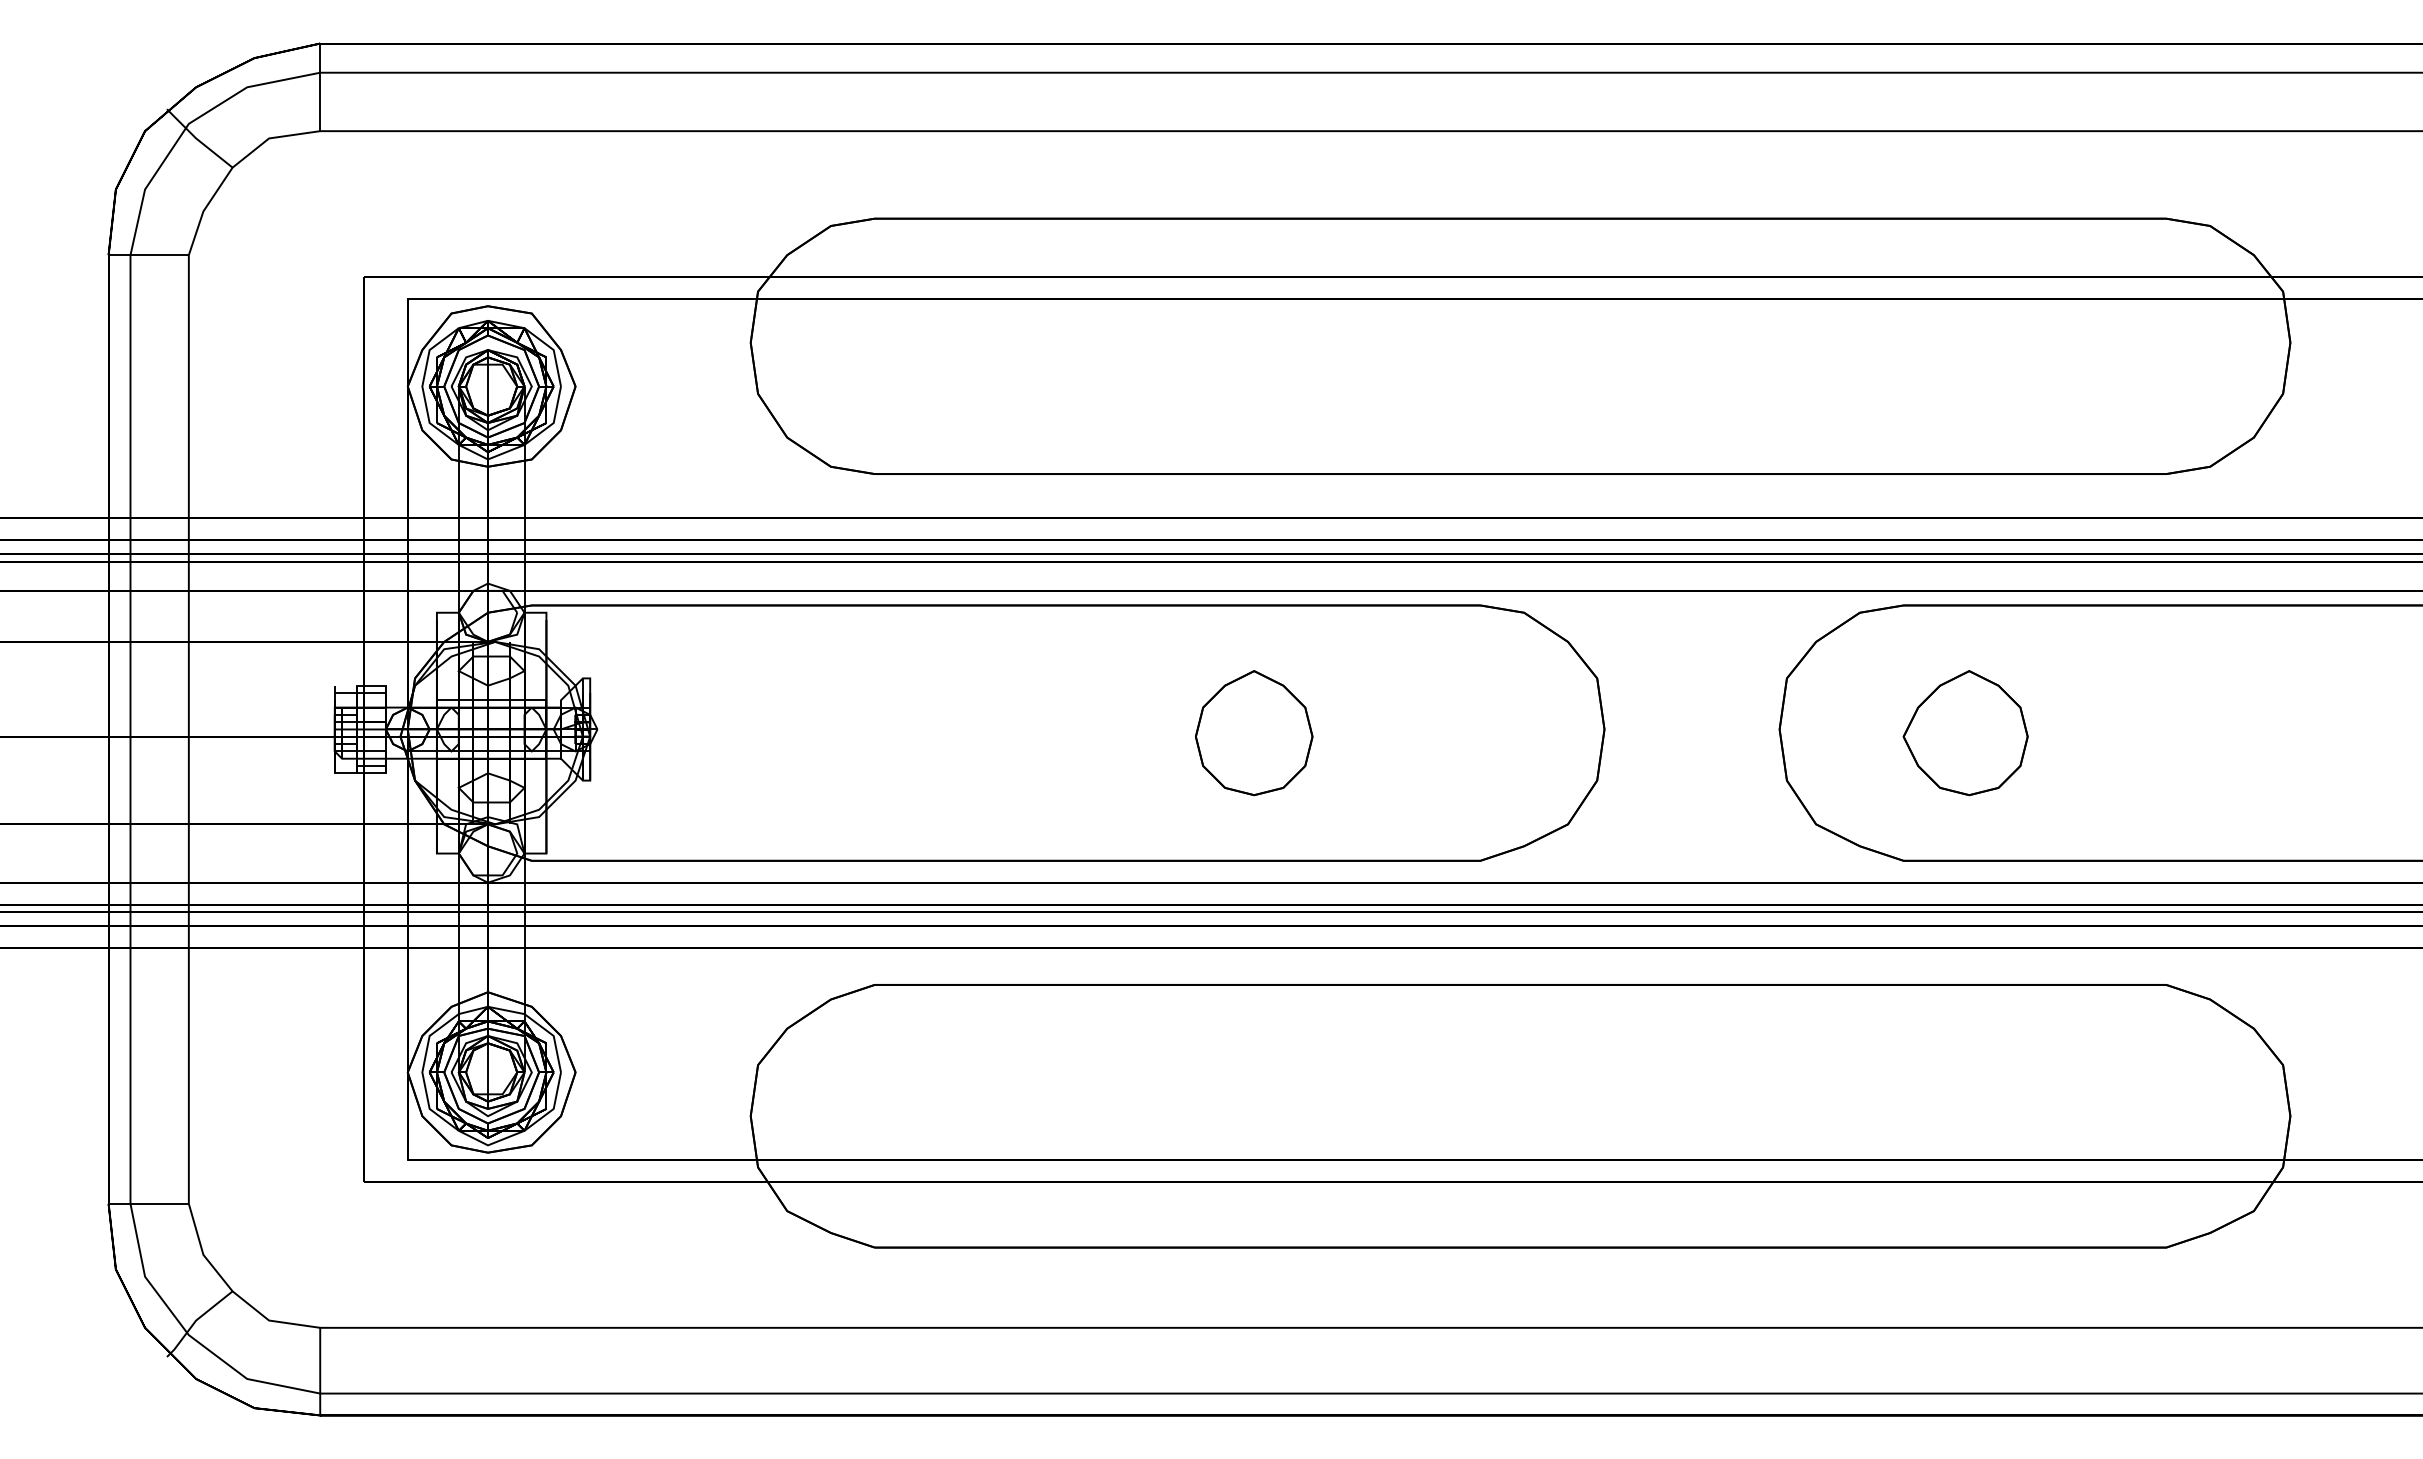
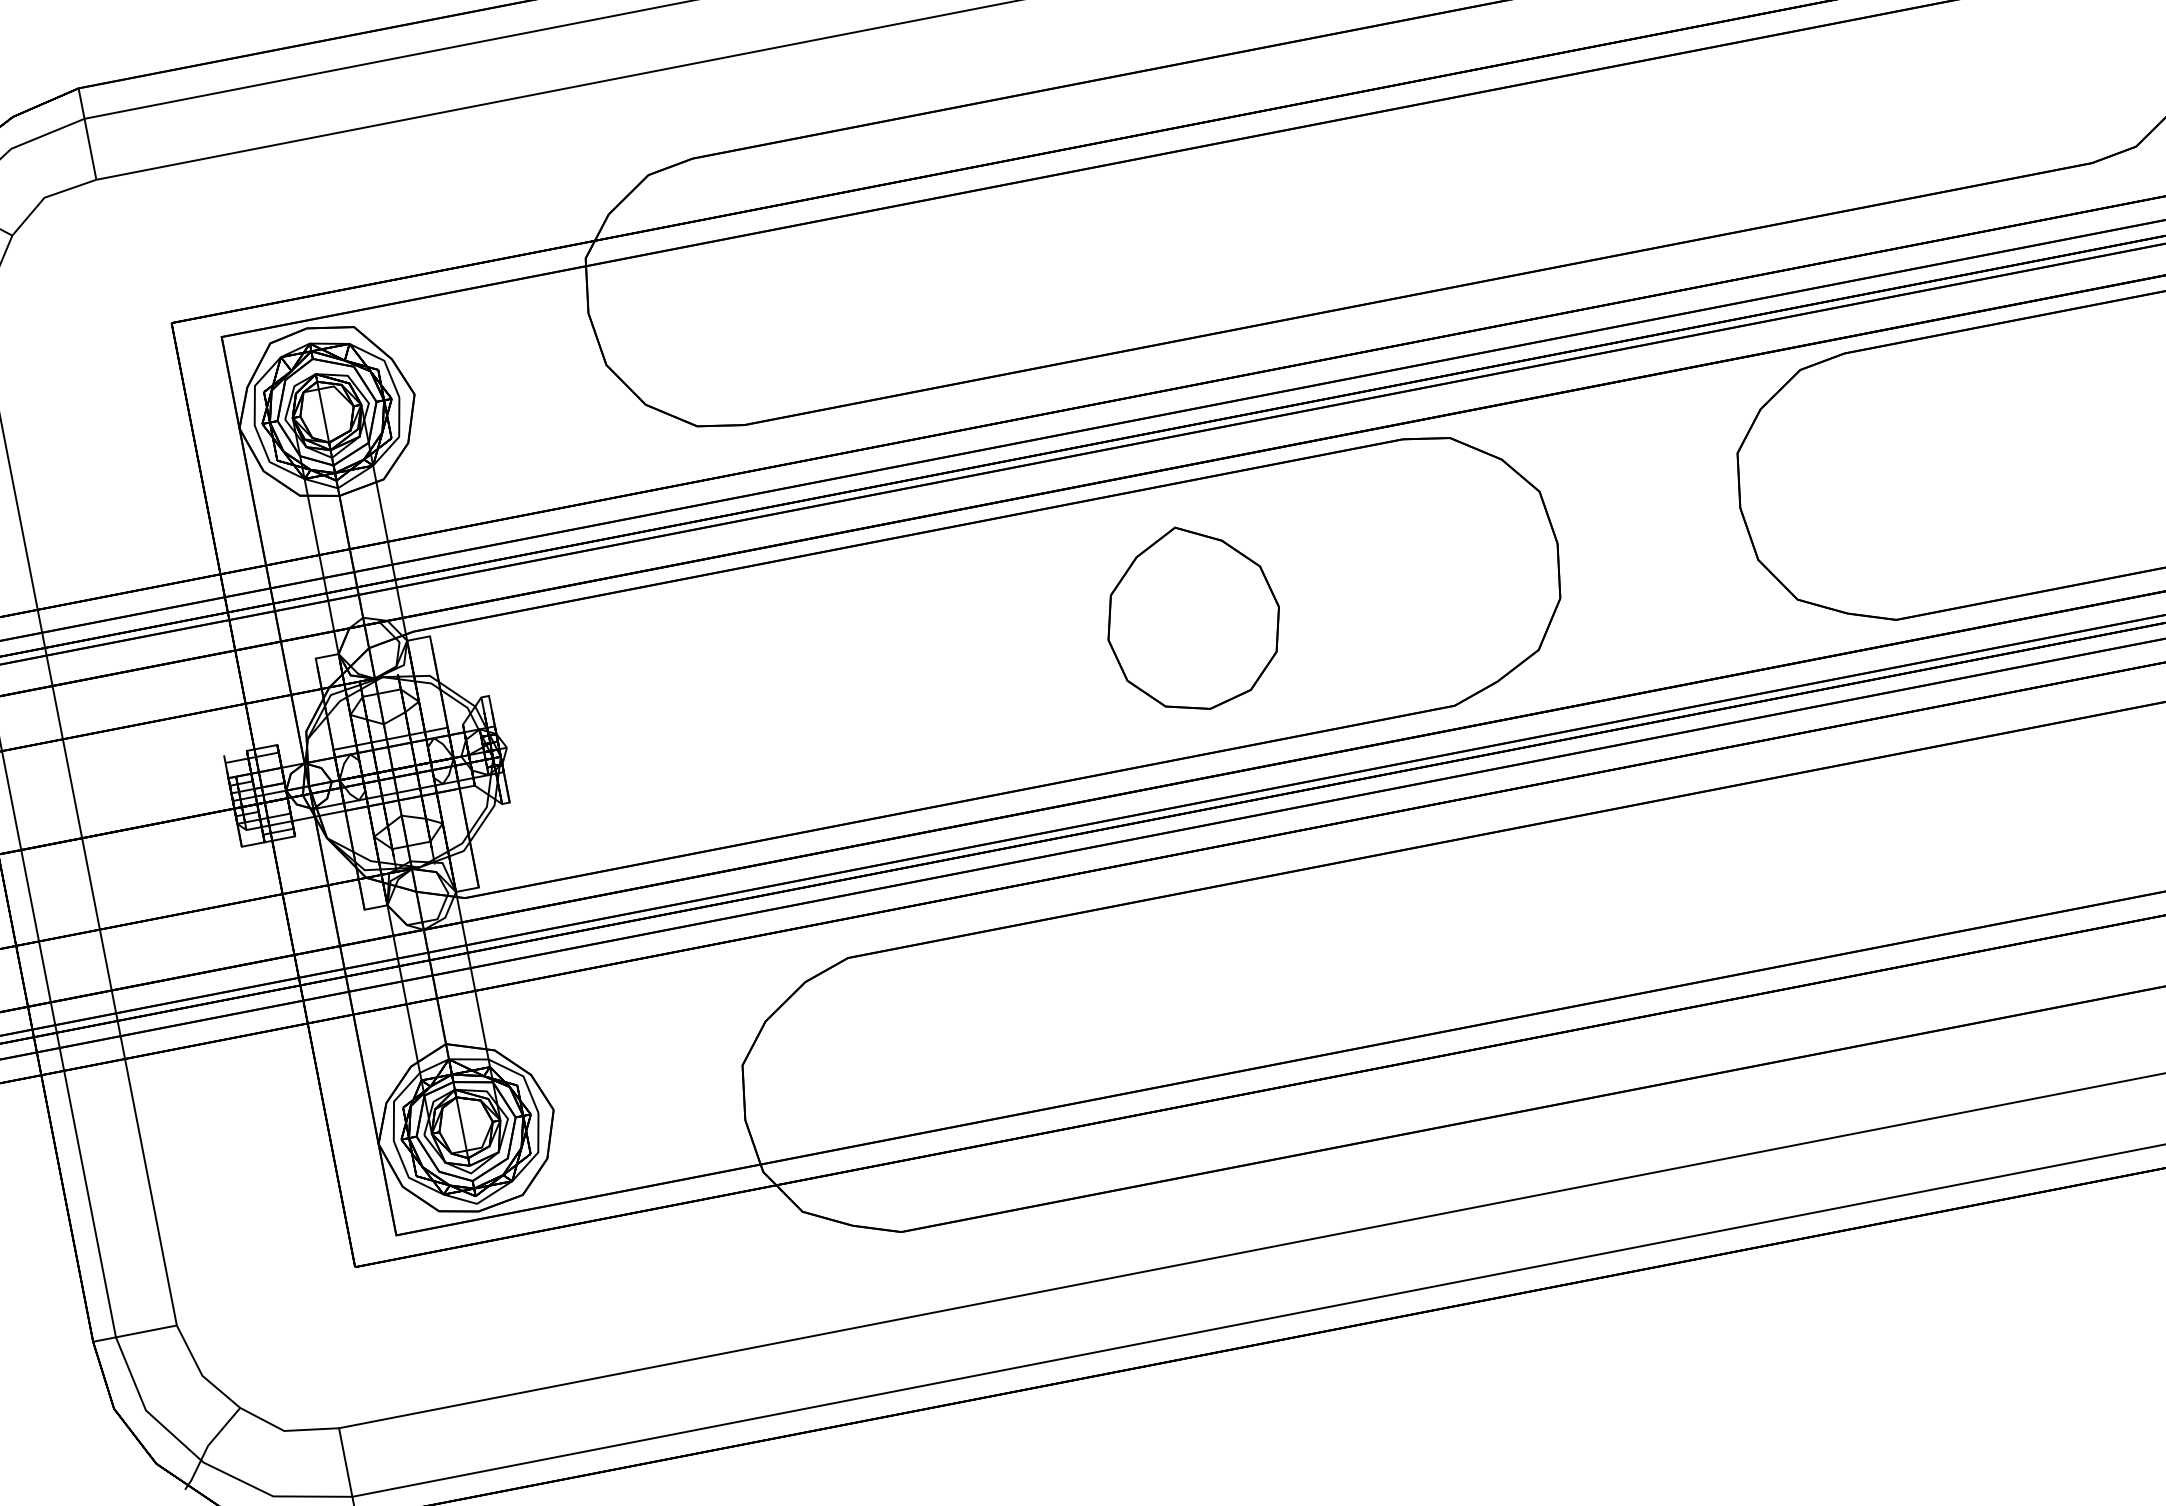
part: (1254, 733) -> (1193, 618), size x1.4
part: (1965, 733) -> (1935, 474), removed

